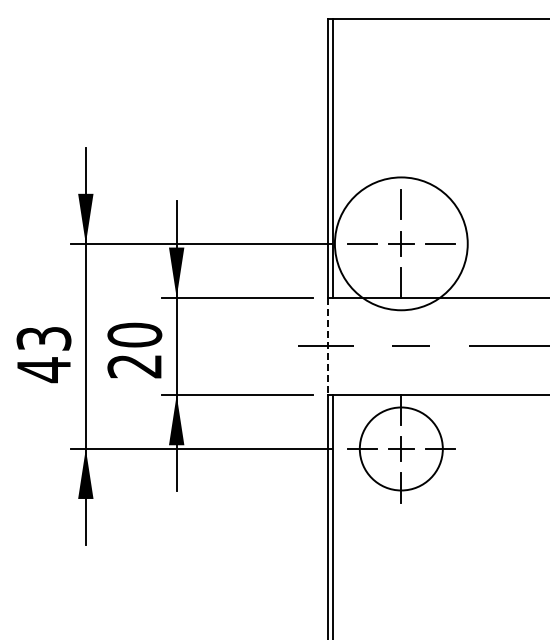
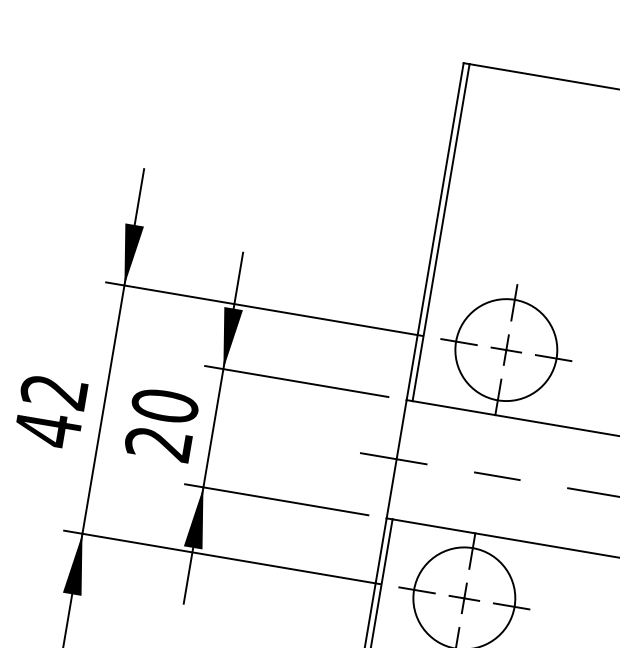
circle: (400, 243) -> (505, 349), size x0.62
text: (43, 338) -> (53, 391), 43 -> 42
line: (328, 346) -> (397, 459), dashed -> solid

